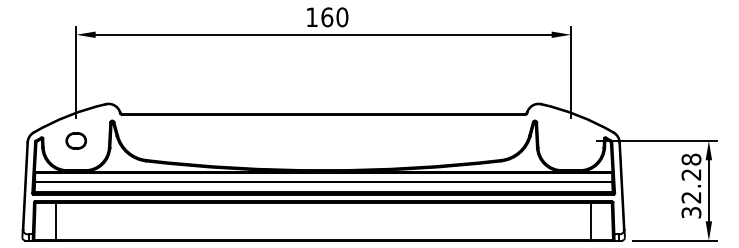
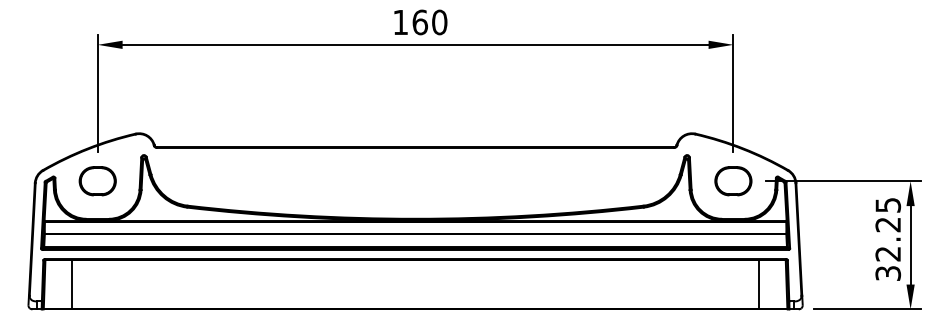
part: (76, 141) -> (97, 181), size x1.43
part: (571, 141) -> (733, 181), added
text: (691, 159) -> (888, 204), 32.28 -> 32.25

